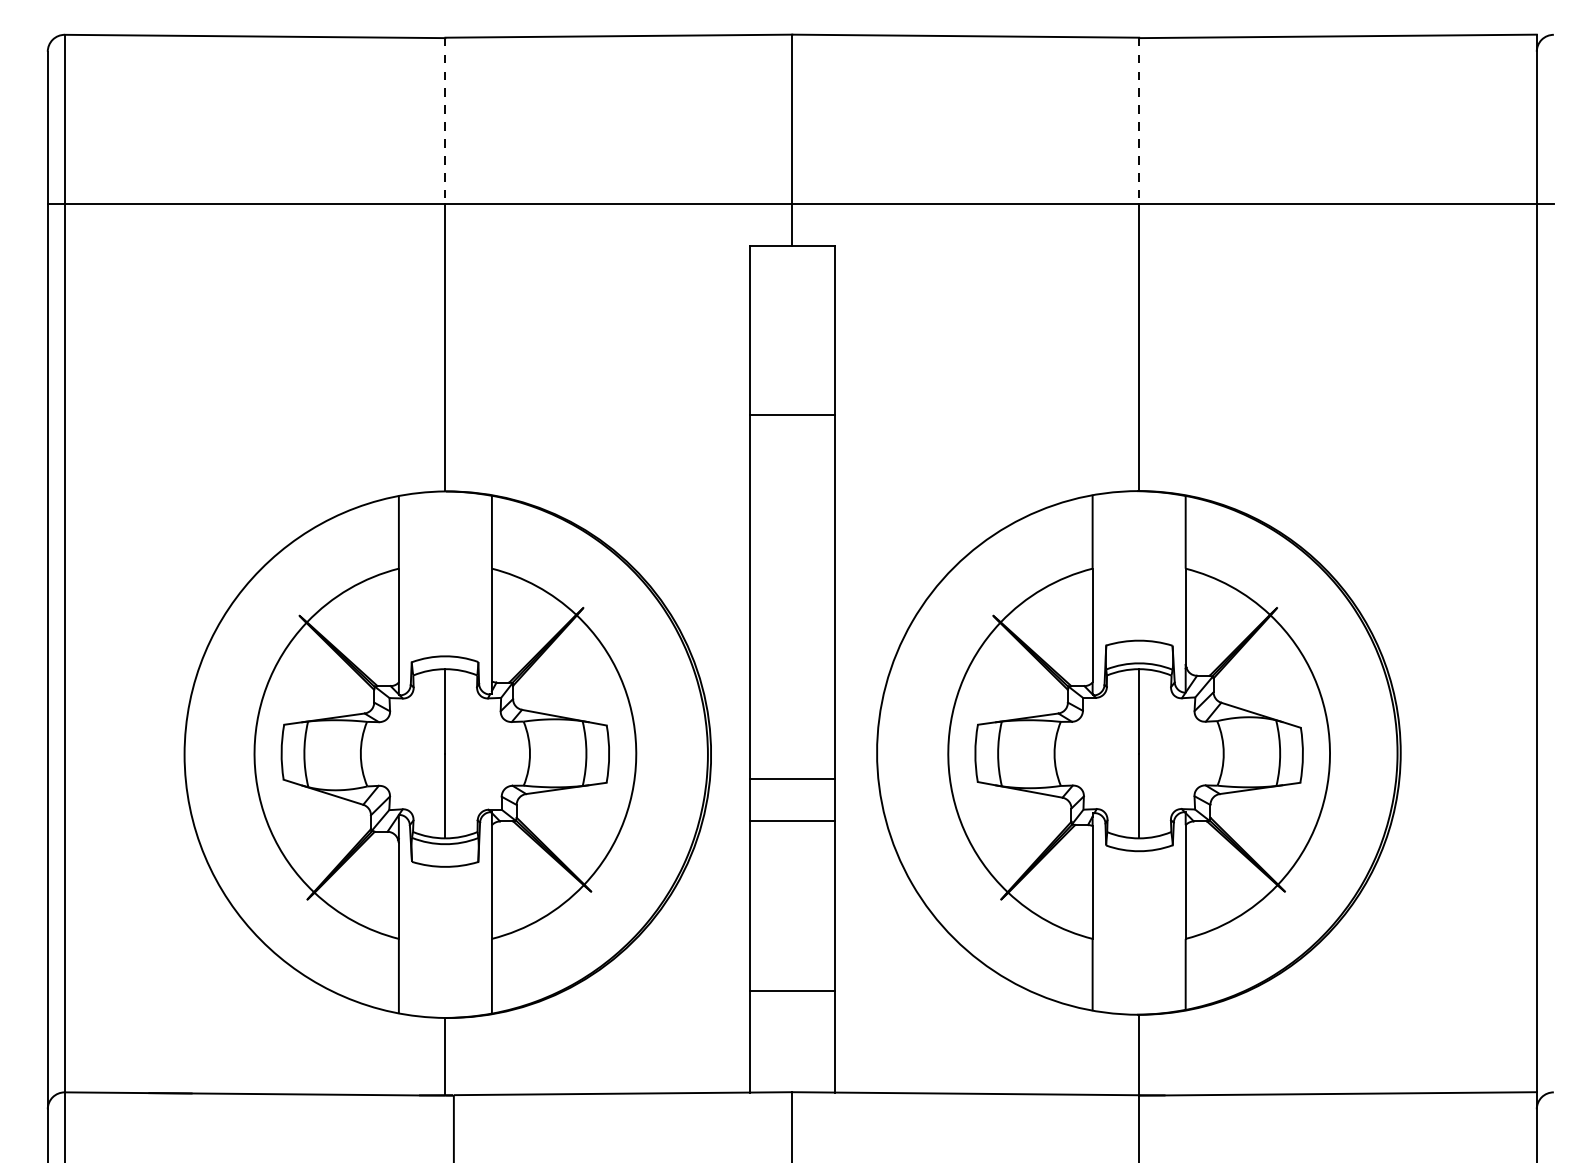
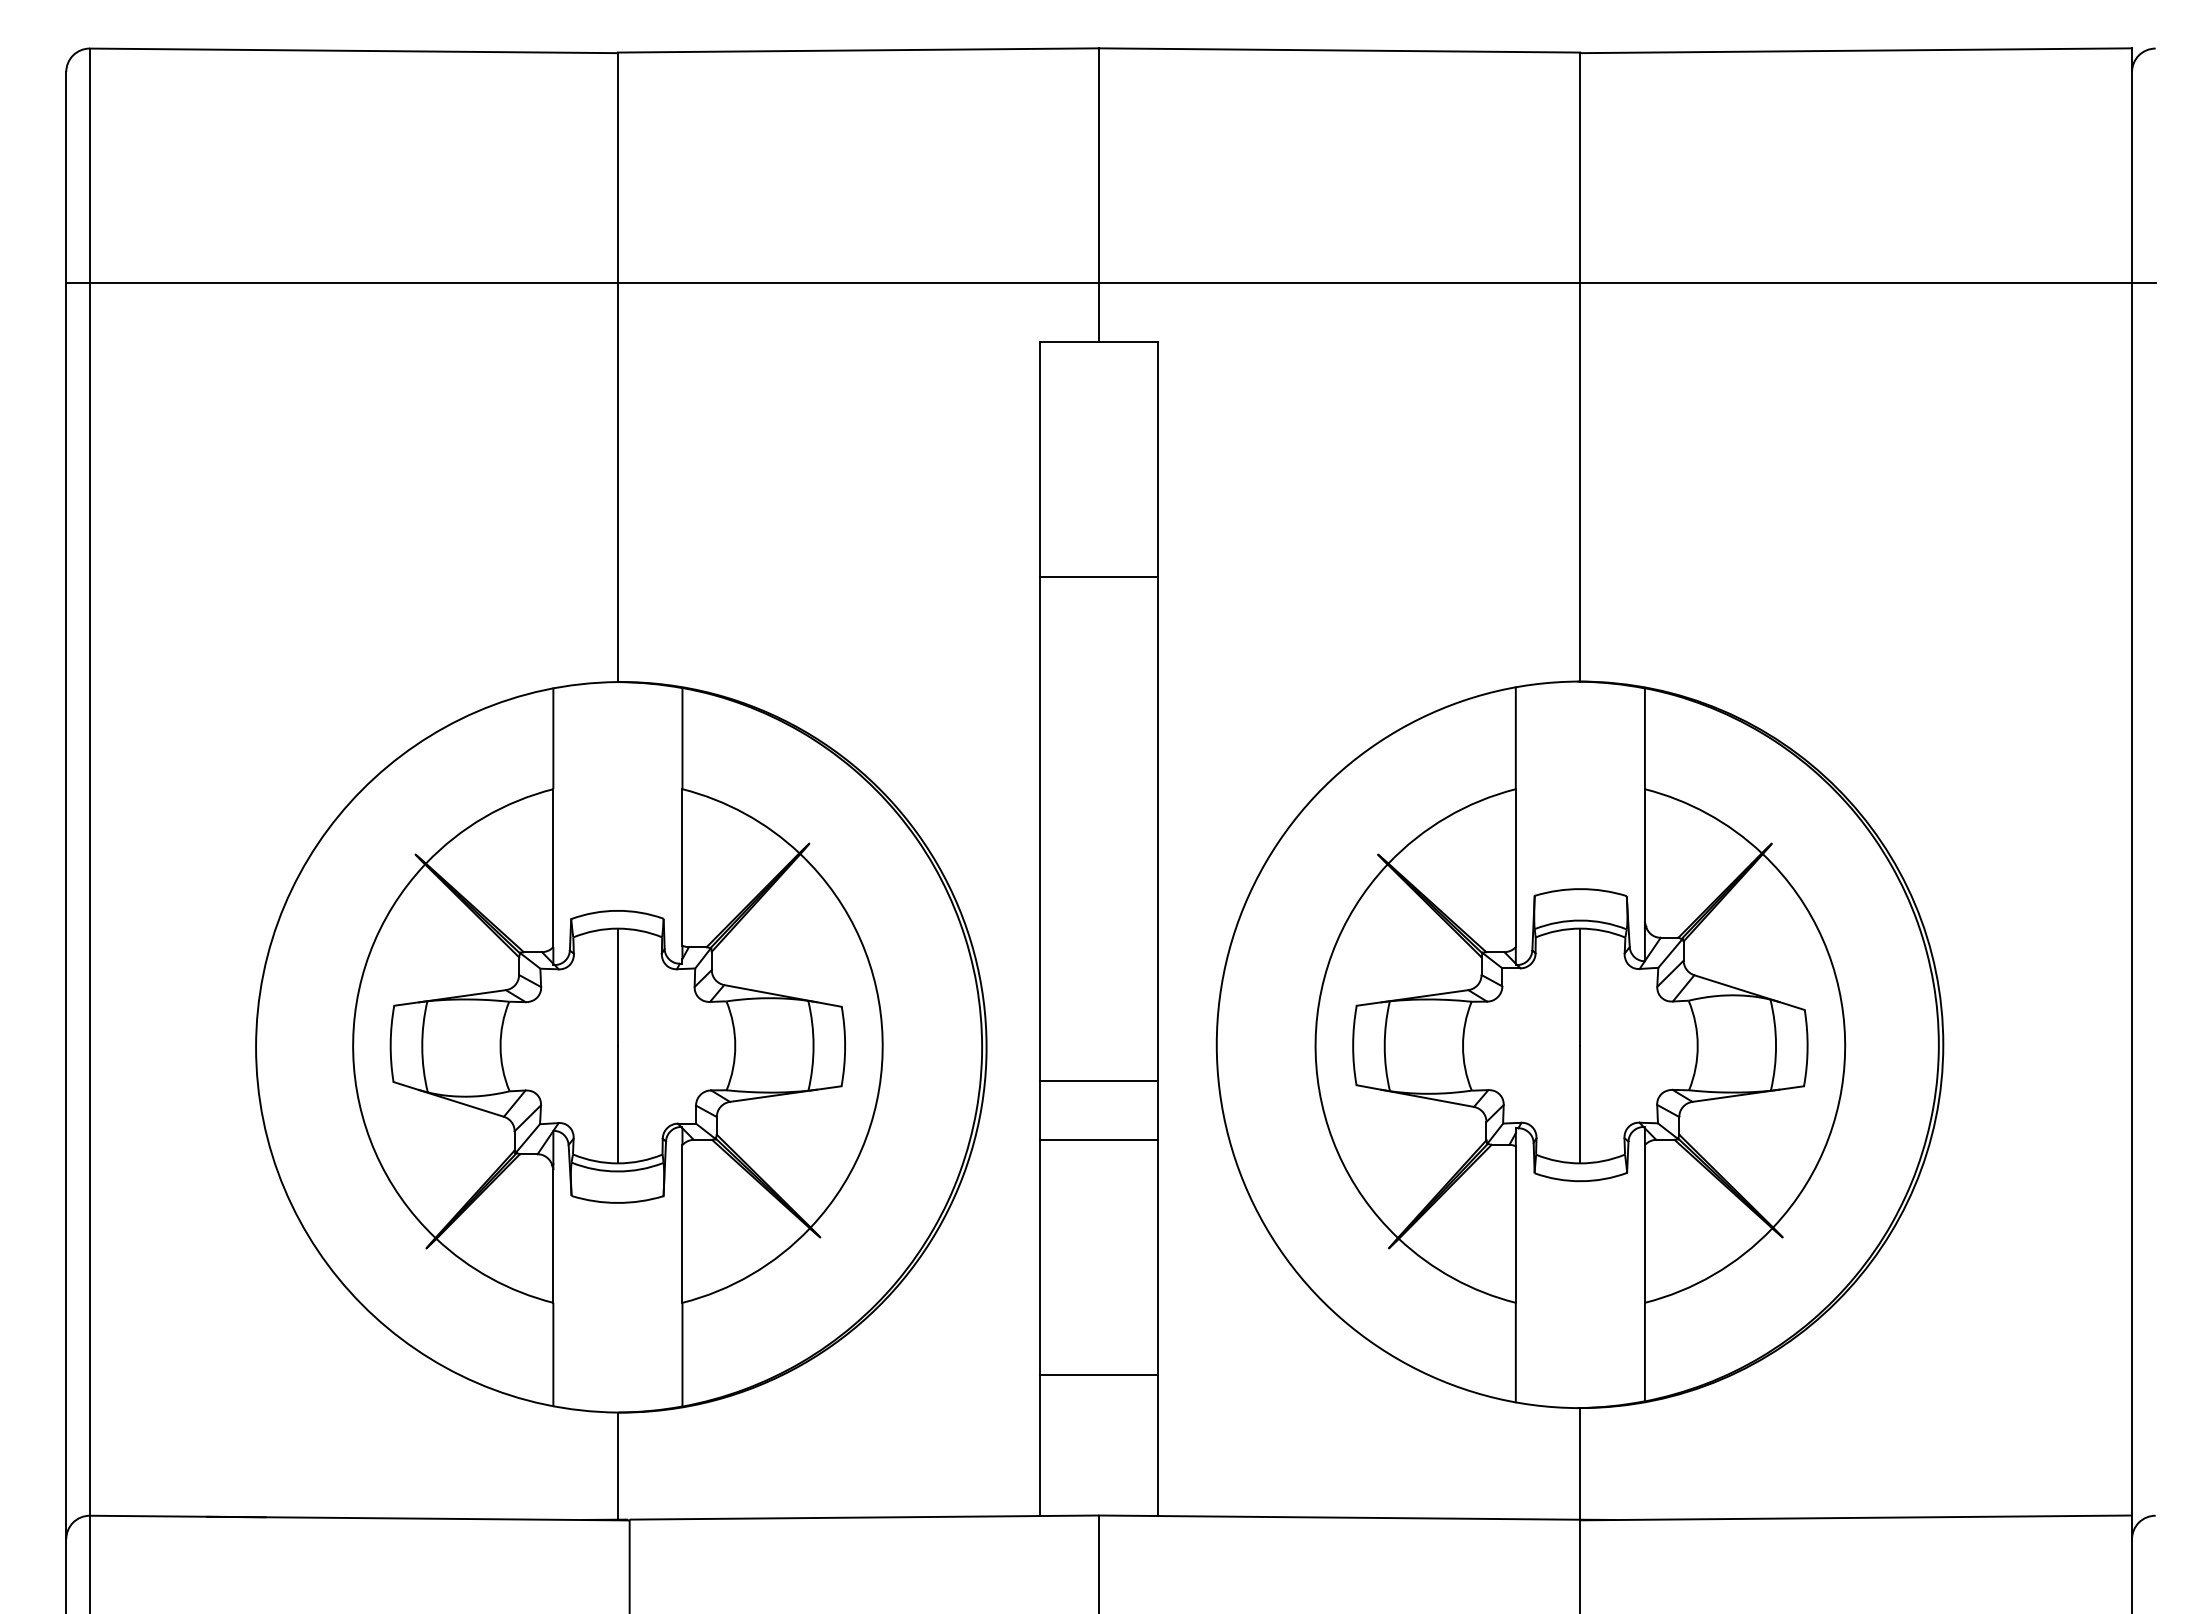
line: (445, 121) -> (617, 168), dashed -> solid
line: (1139, 121) -> (1580, 168), dashed -> solid

